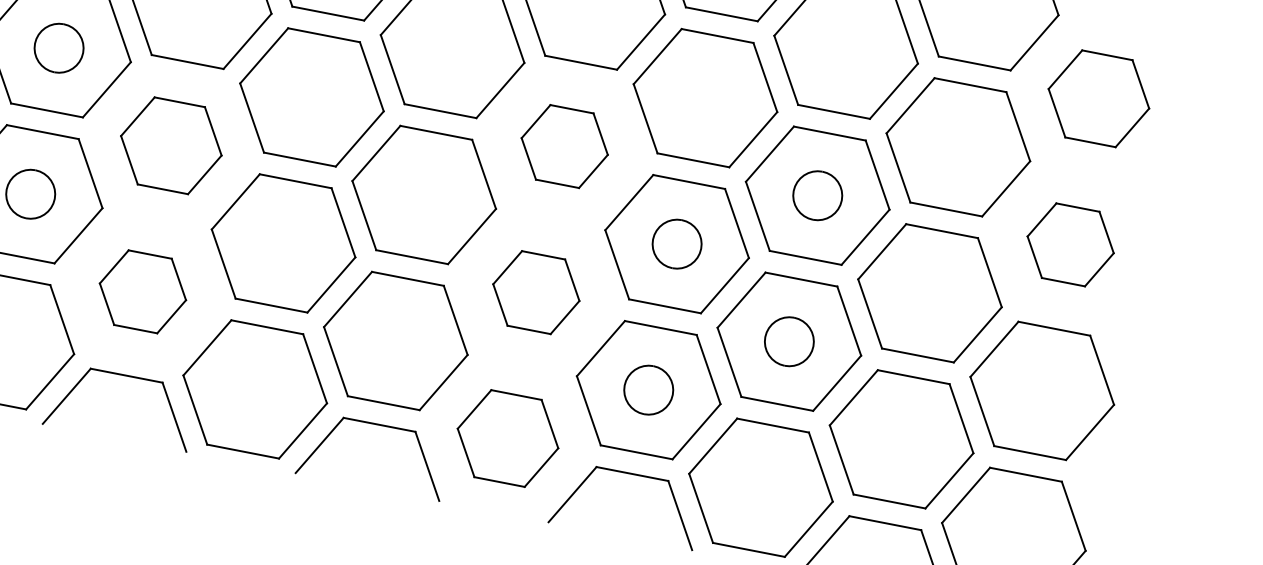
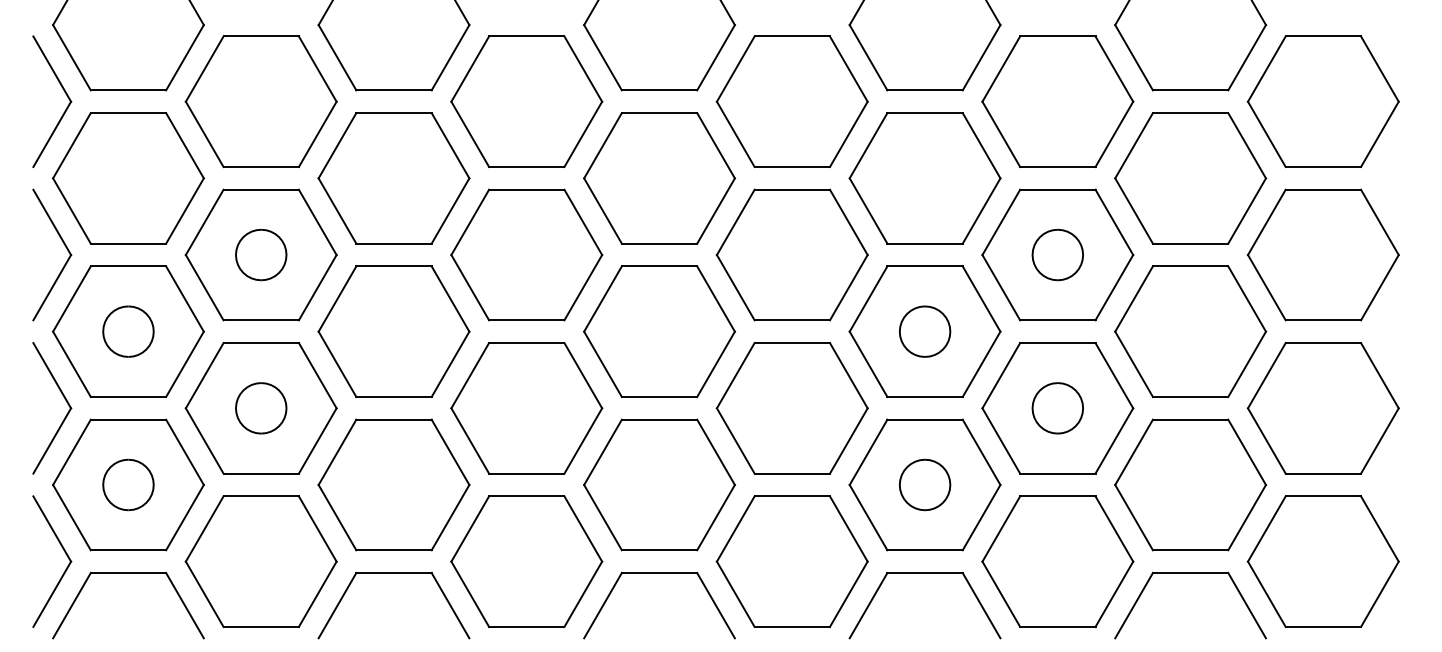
part: (1098, 98) -> (1322, 101), size x1.43
part: (170, 145) -> (393, 331), size x1.43
part: (564, 145) -> (791, 254), size x1.67
part: (1070, 244) -> (1323, 254), size x1.67
part: (142, 291) -> (393, 484), size x1.67
part: (535, 292) -> (791, 408), size x1.67
part: (507, 438) -> (791, 561), size x1.43

